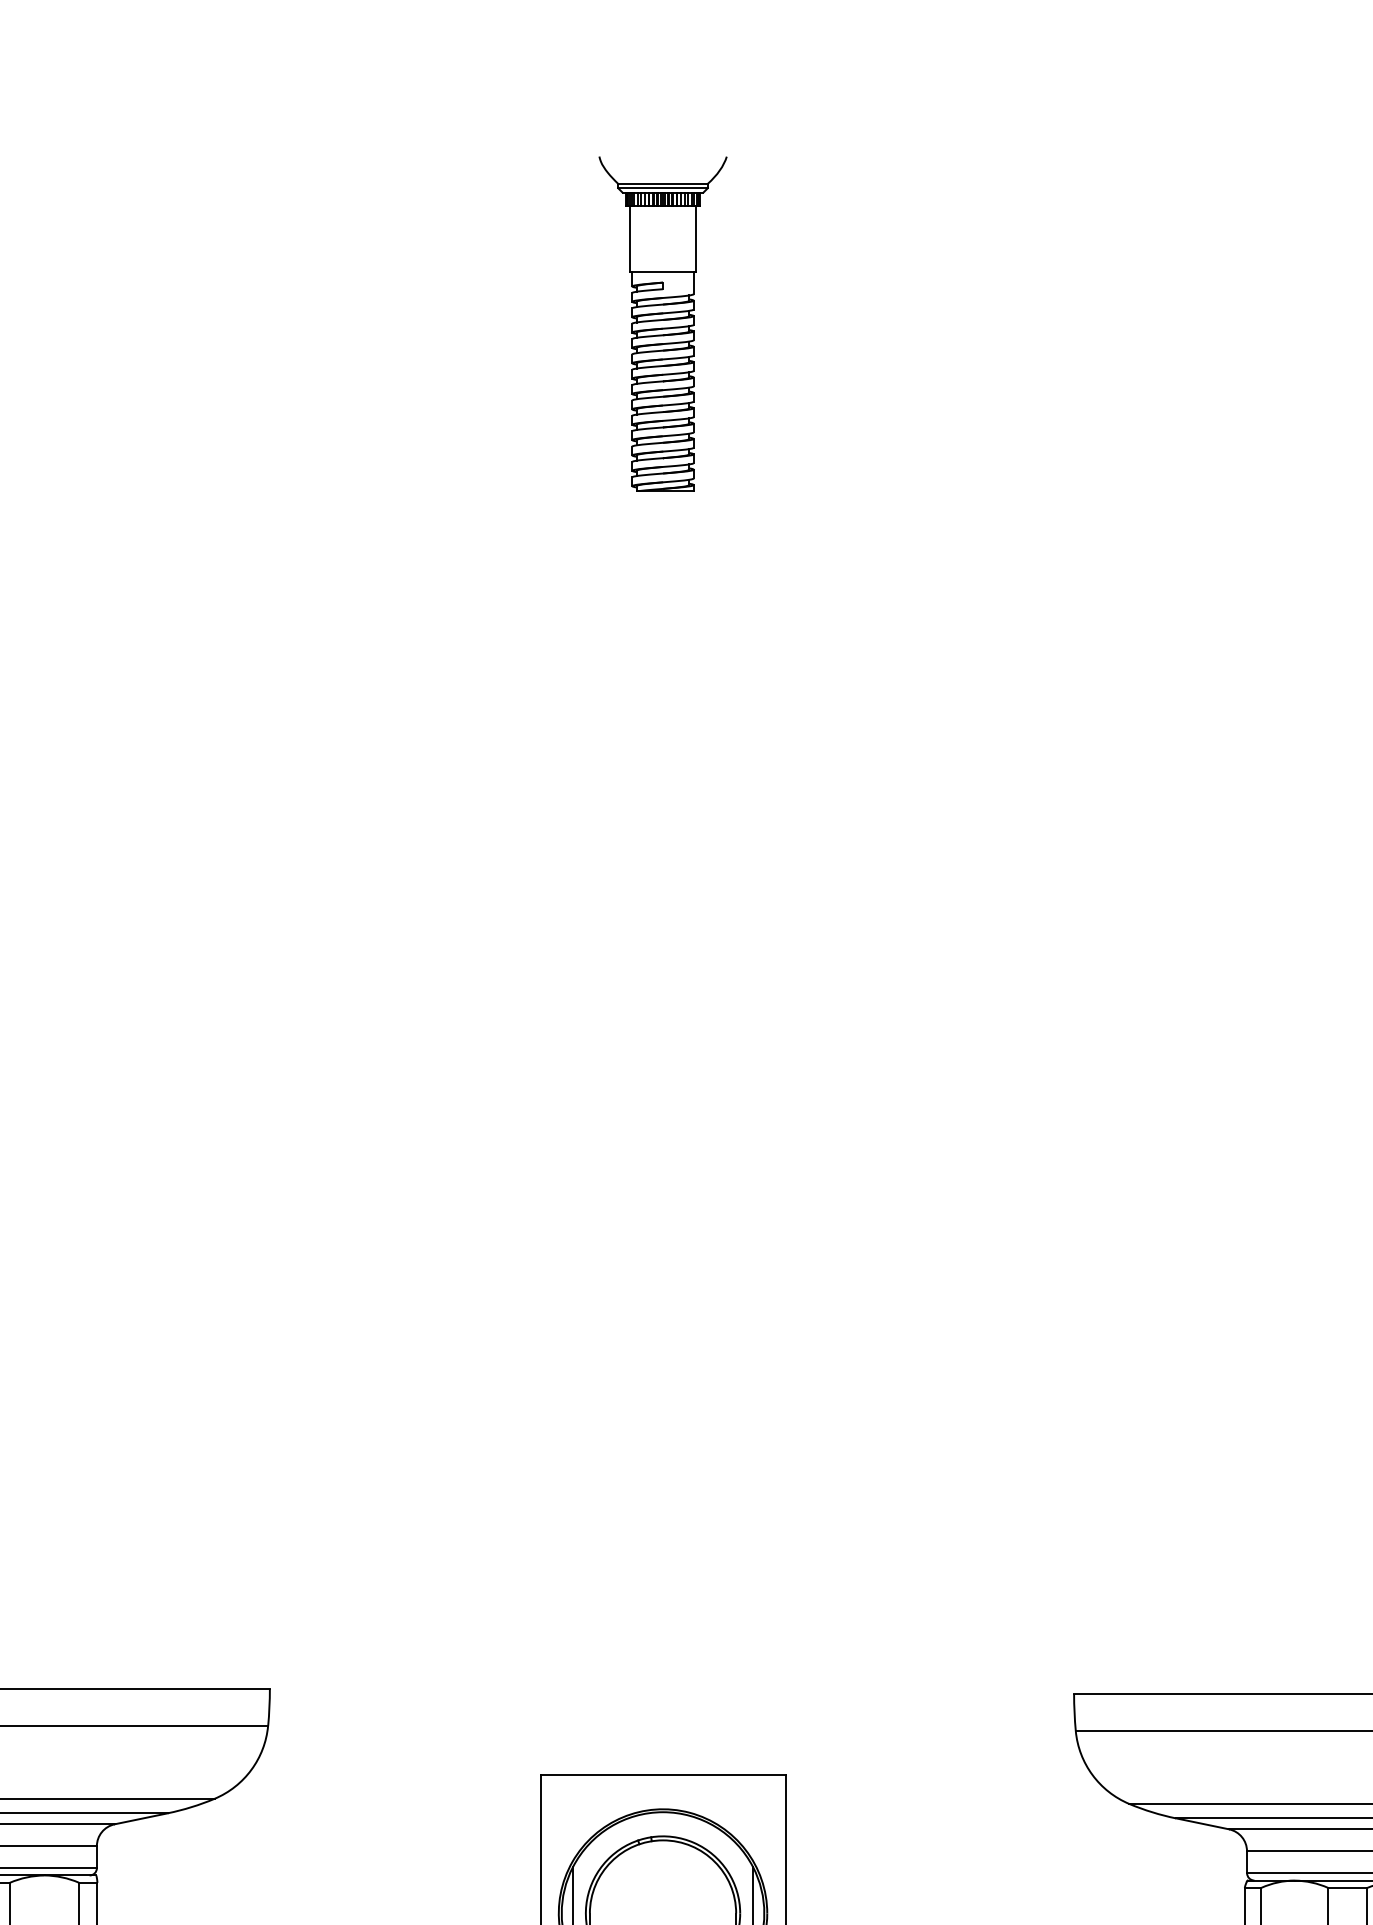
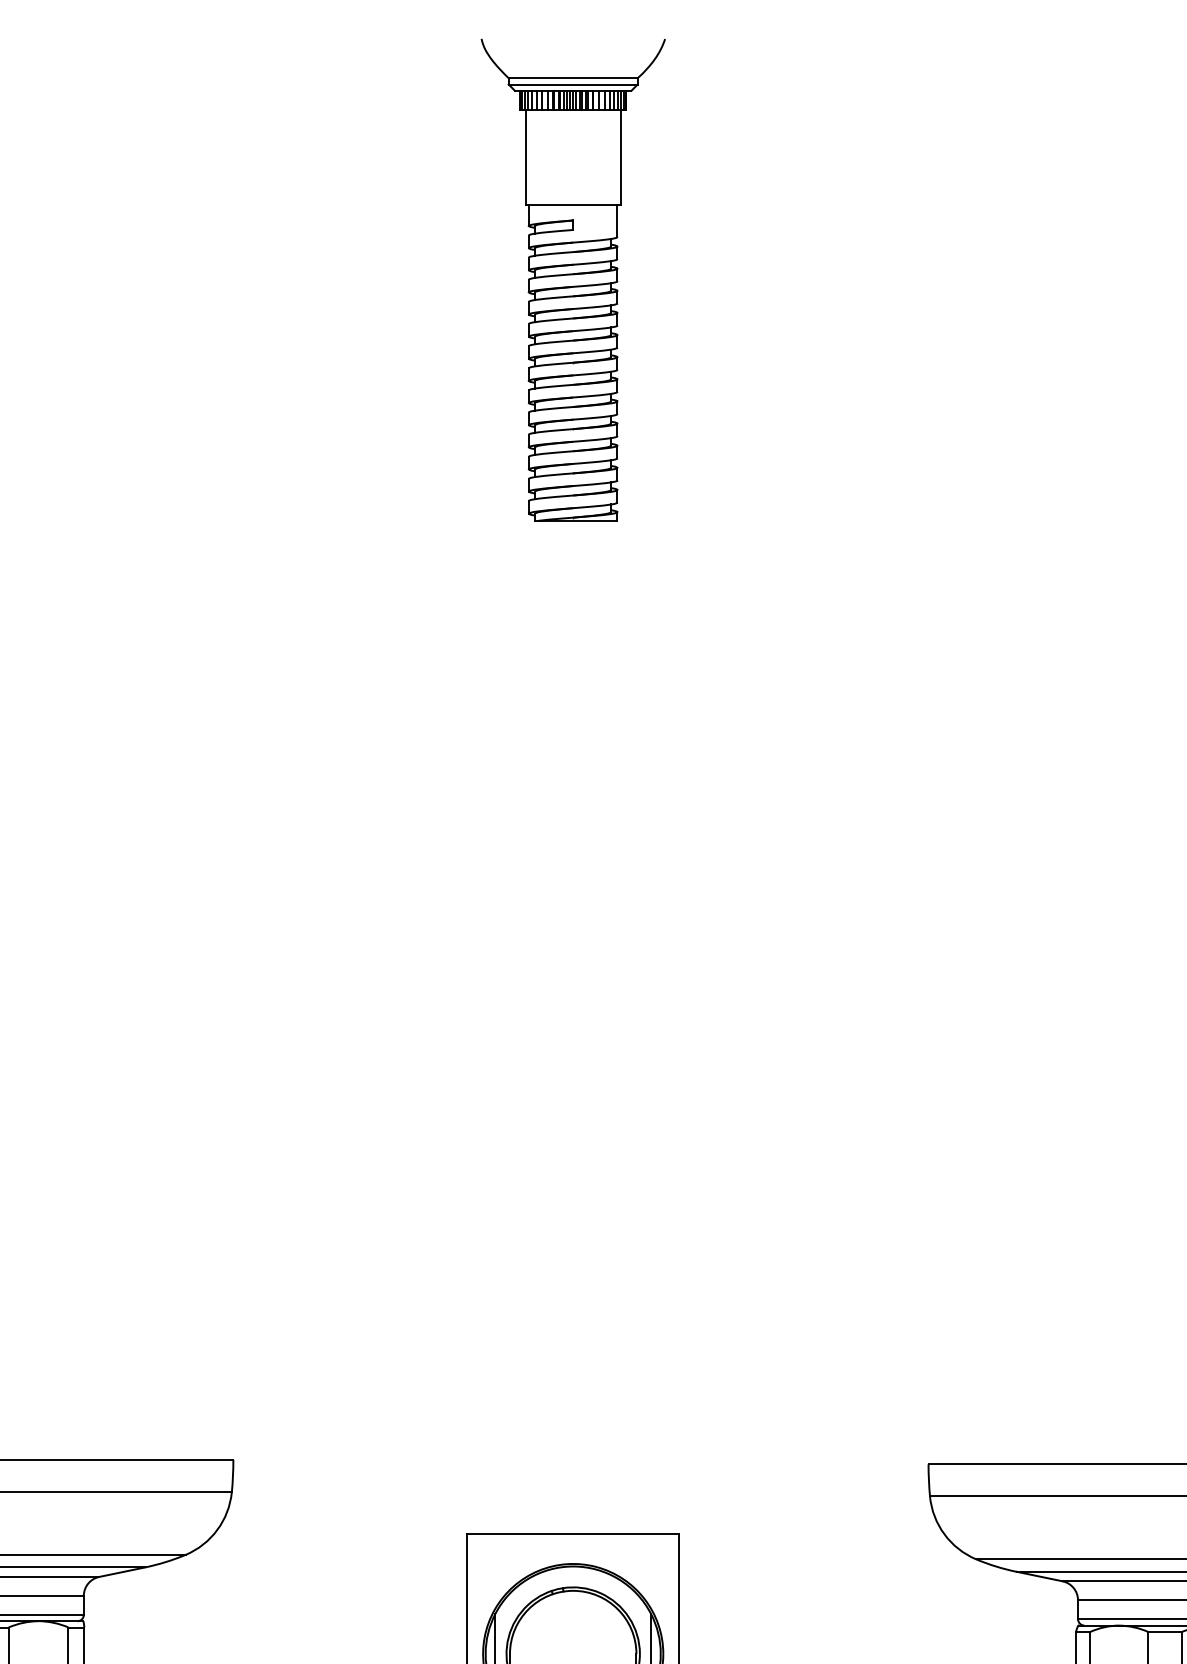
part: (662, 323) -> (572, 279), size x1.67

